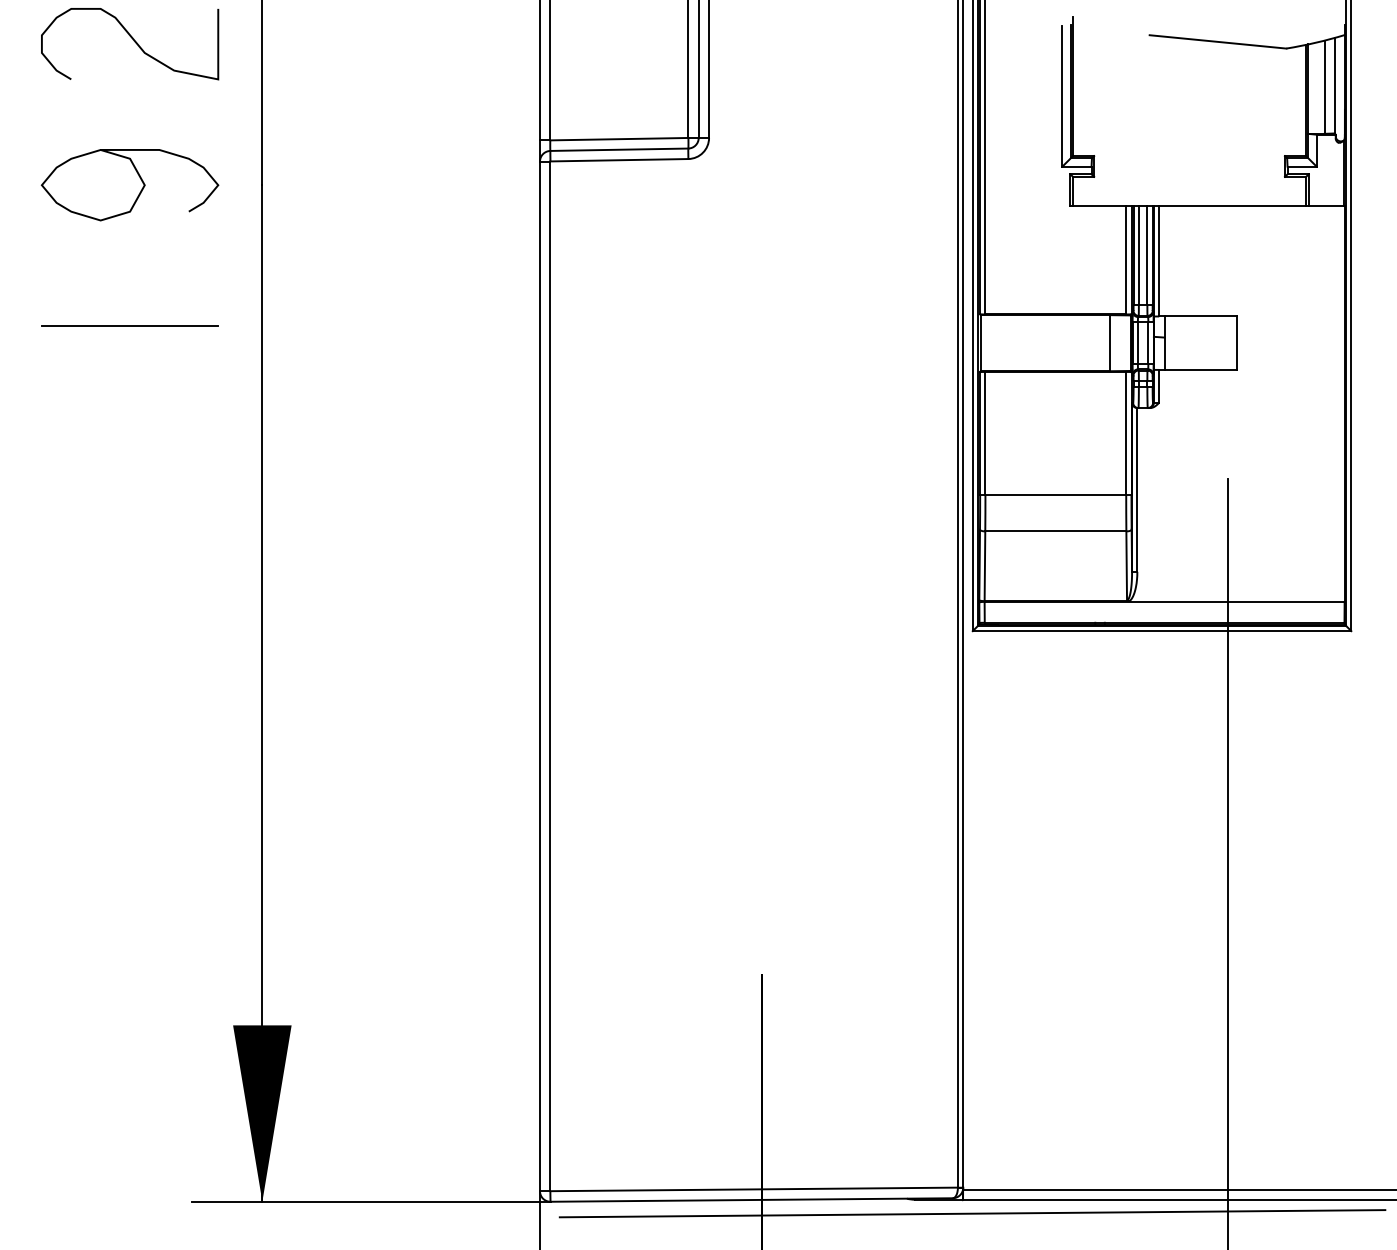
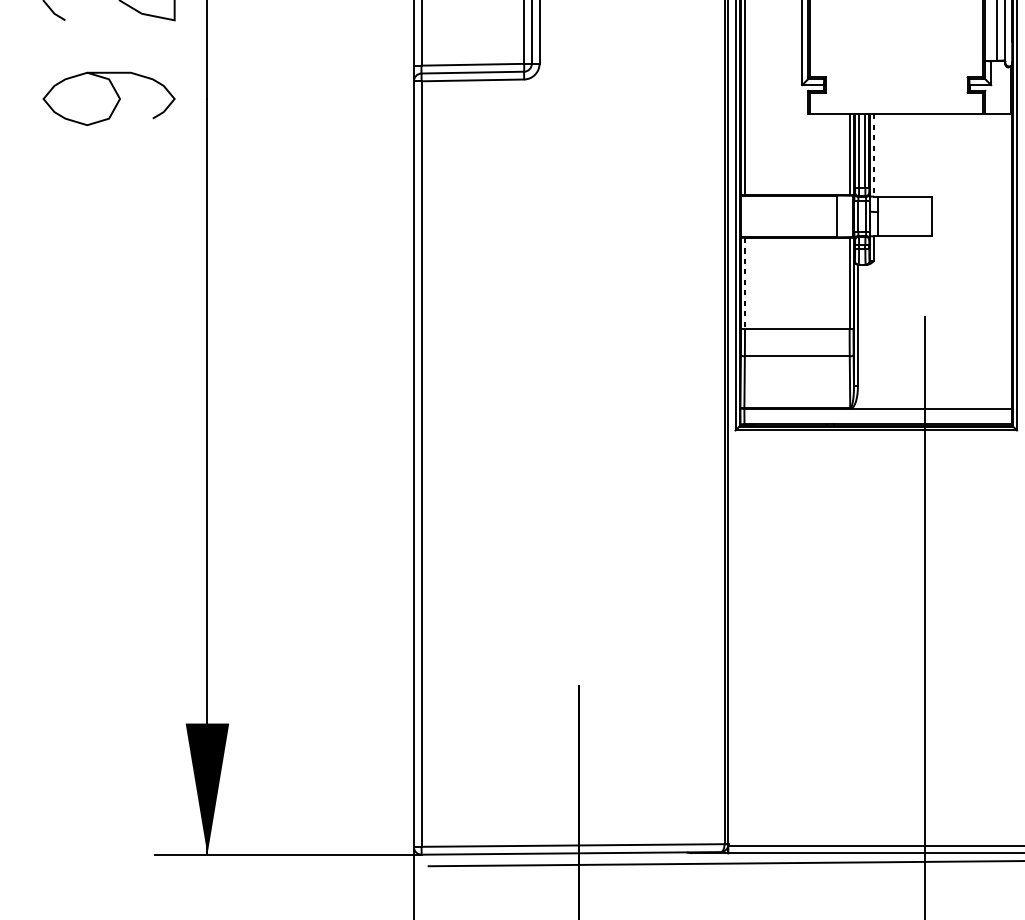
line: (1159, 261) -> (874, 155), solid -> dashed
line: (129, 326) -> (108, 204), removed
line: (985, 433) -> (745, 283), solid -> dashed

